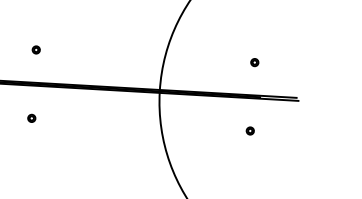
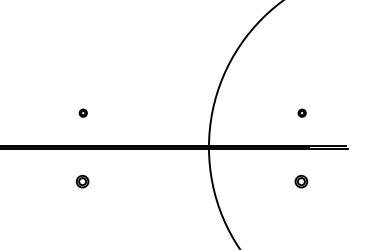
part: (31, 118) -> (82, 181), size x1.6
part: (250, 130) -> (301, 181), size x1.6

